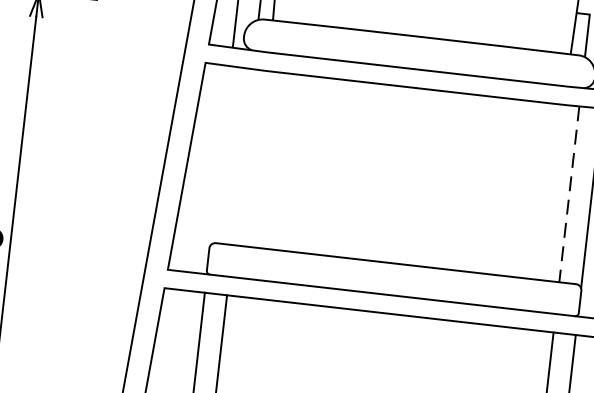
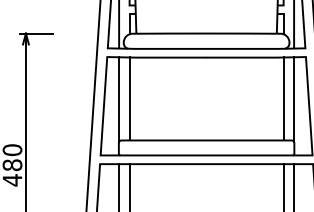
line: (221, 155) -> (119, 99), added
line: (242, 156) -> (129, 98), added
line: (568, 195) -> (283, 99), dashed -> solid

